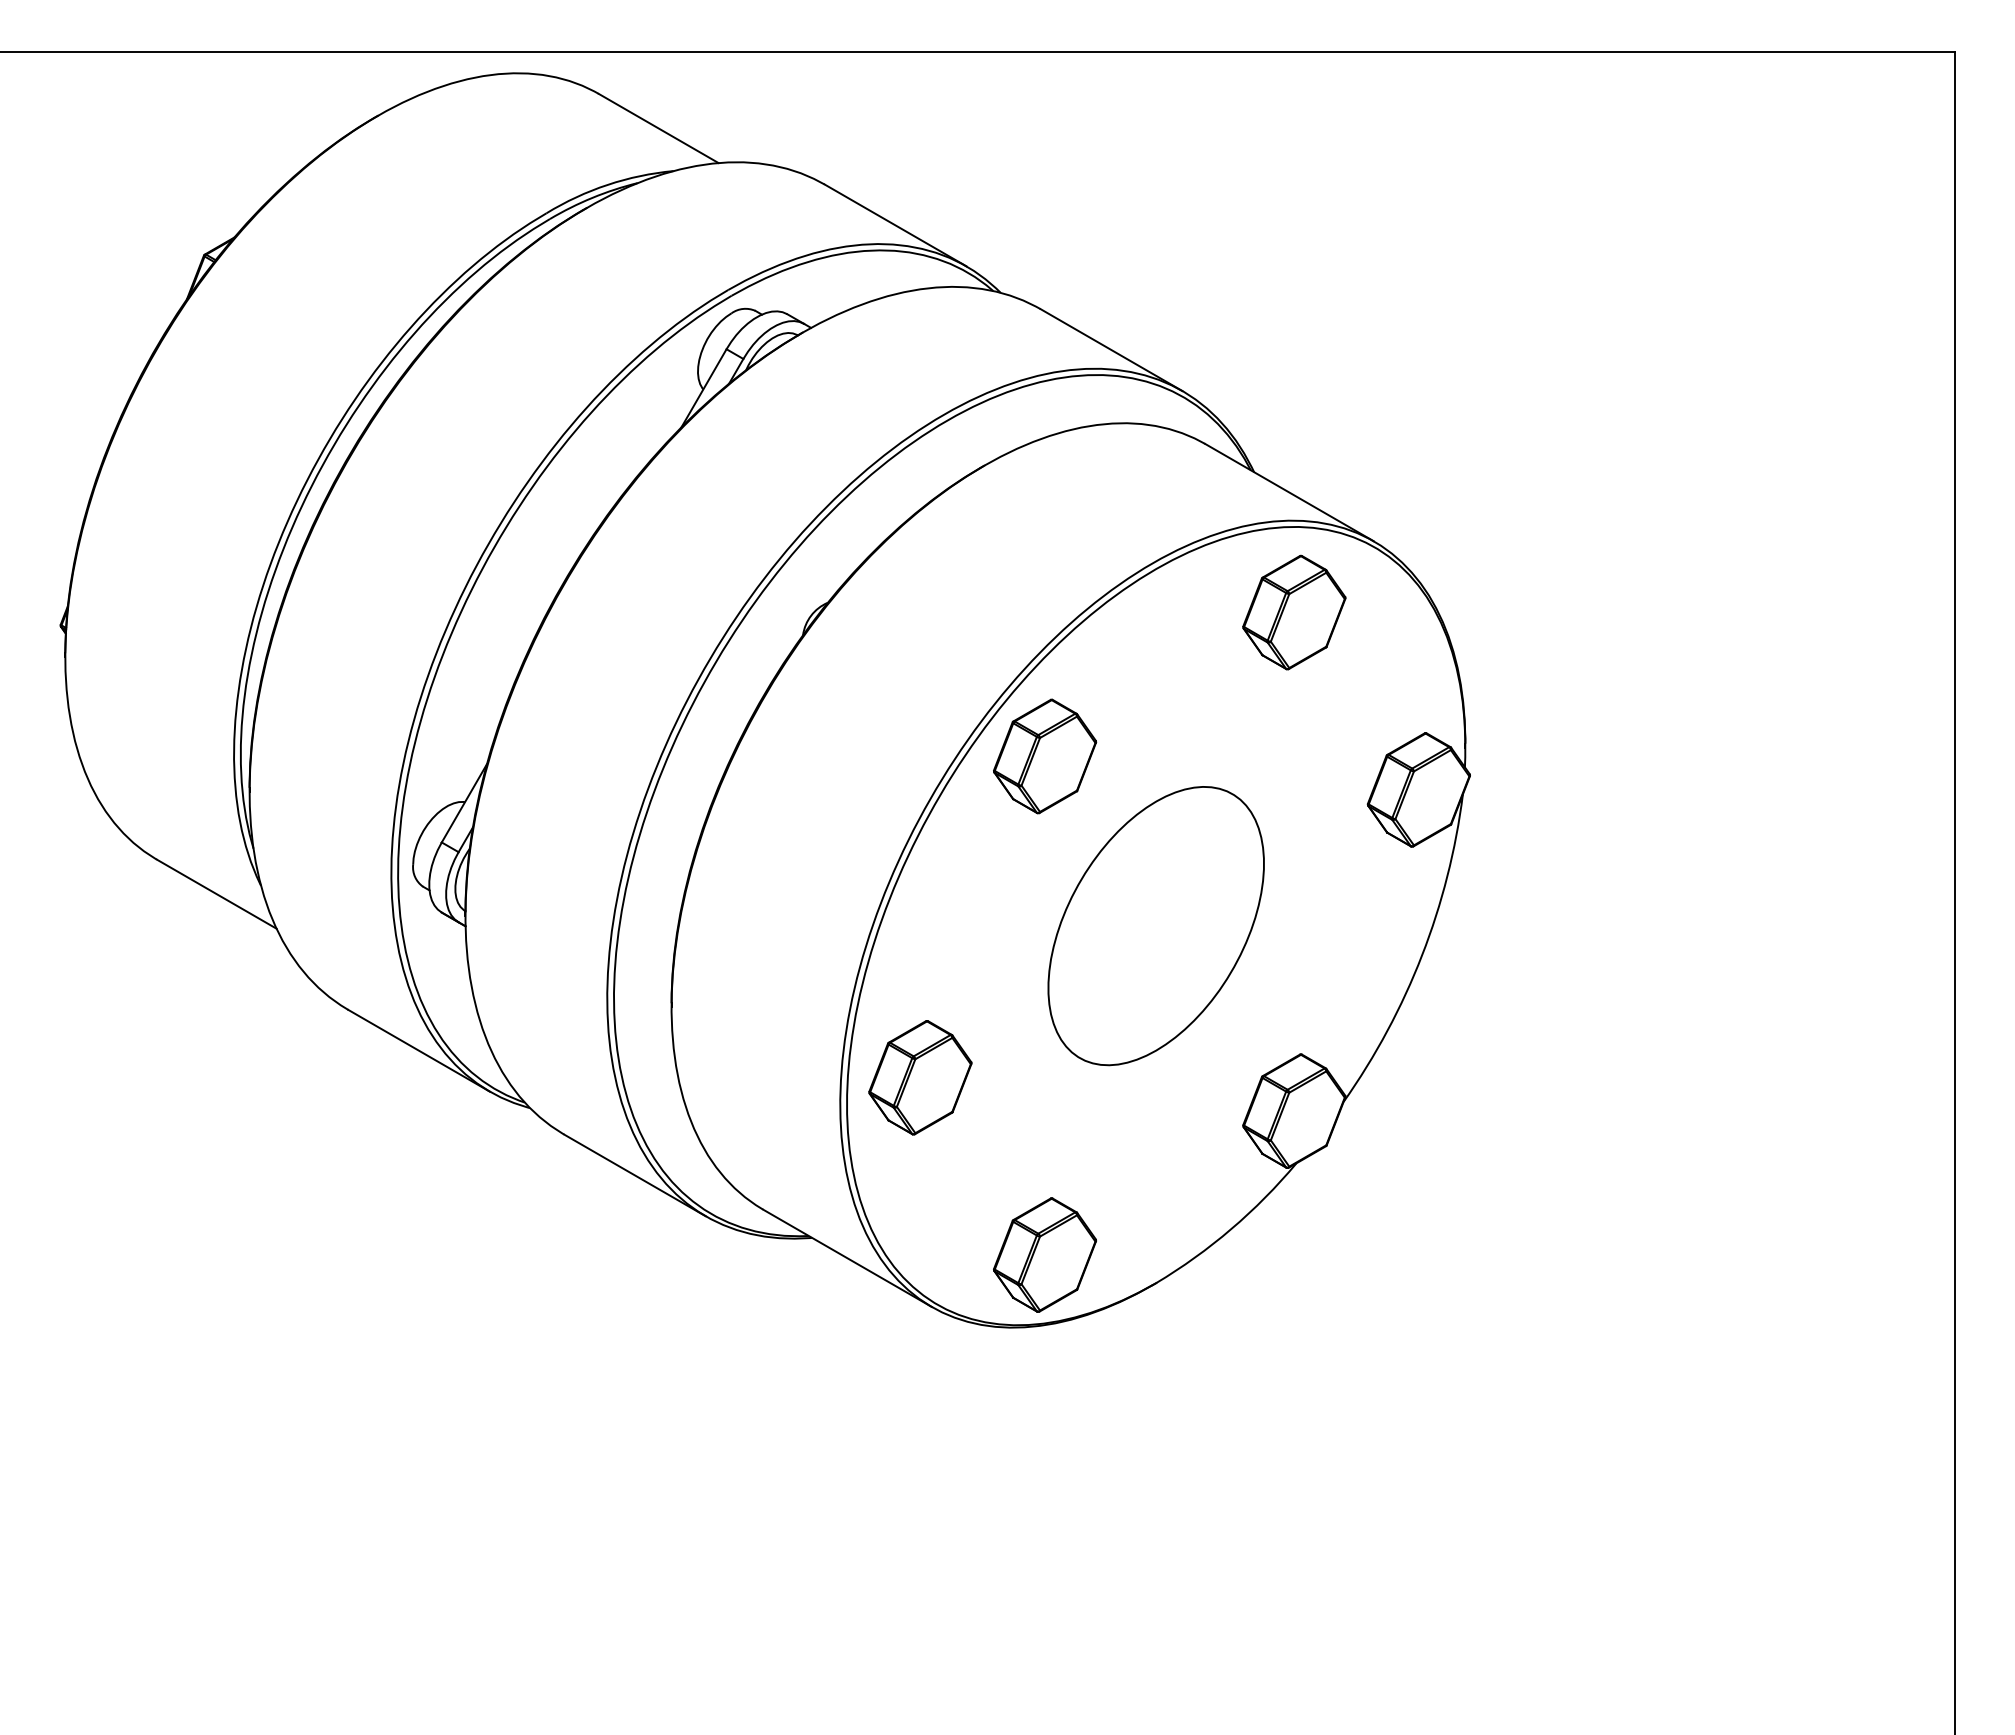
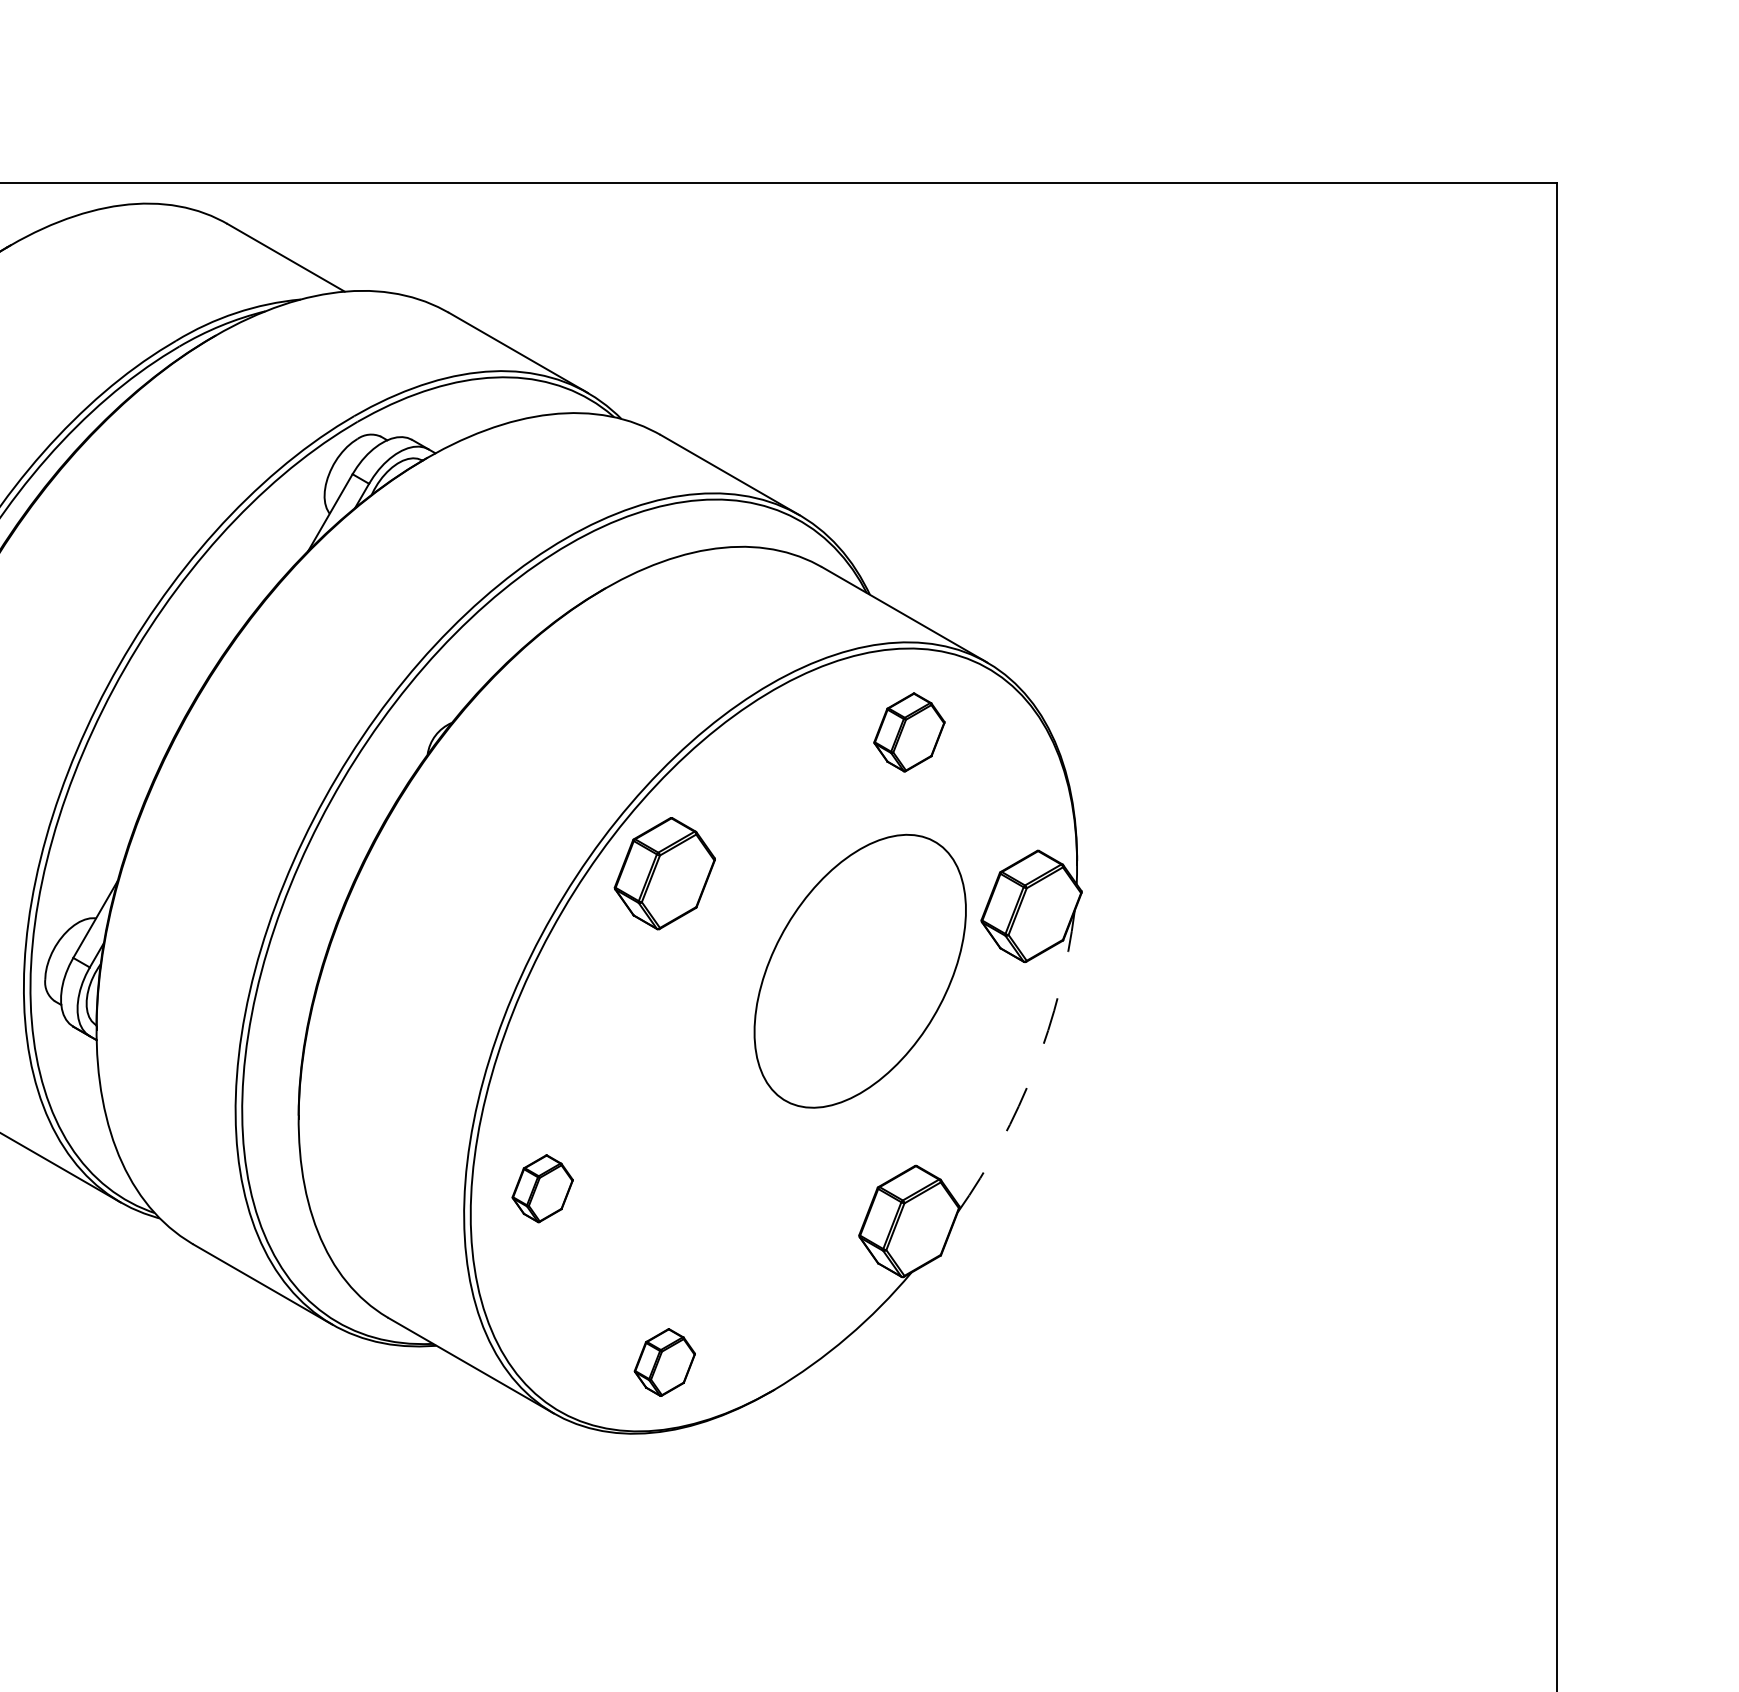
part: (1294, 612) -> (909, 732), size x0.7
part: (1155, 926) -> (859, 971), moved
arc: (1422, 955) -> (1035, 1068), solid -> dashed
part: (920, 1077) -> (542, 1188), size x0.6
part: (1044, 1254) -> (664, 1362), size x0.6

